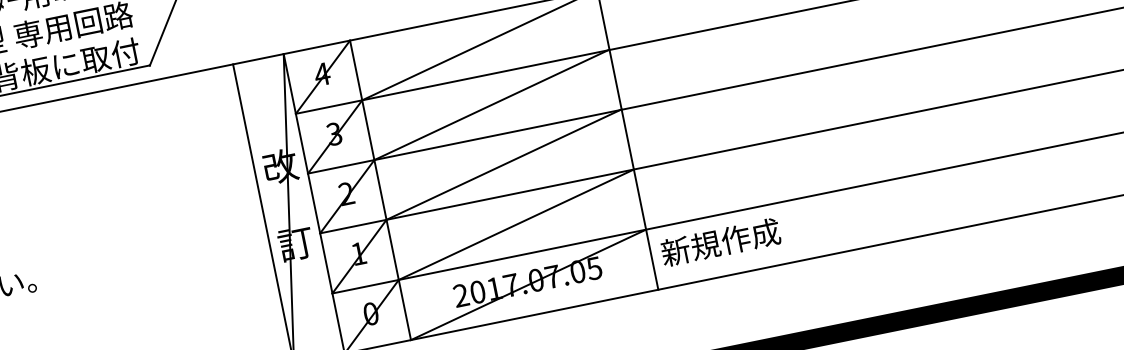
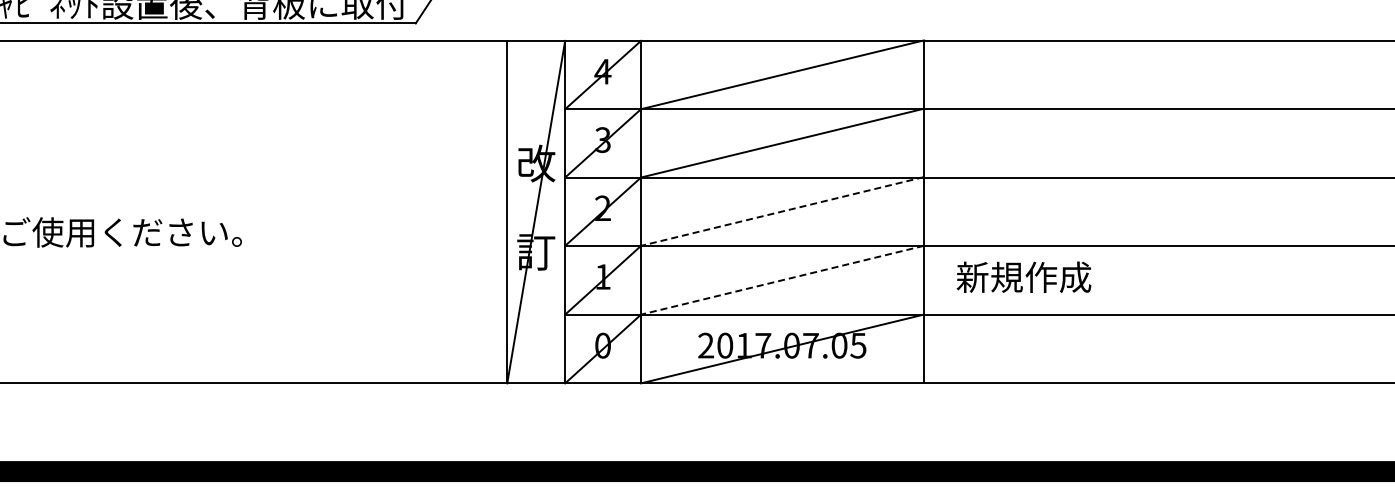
line: (504, 164) -> (782, 211), solid -> dashed
line: (516, 224) -> (782, 280), solid -> dashed
text: (720, 241) -> (1023, 276), moved

